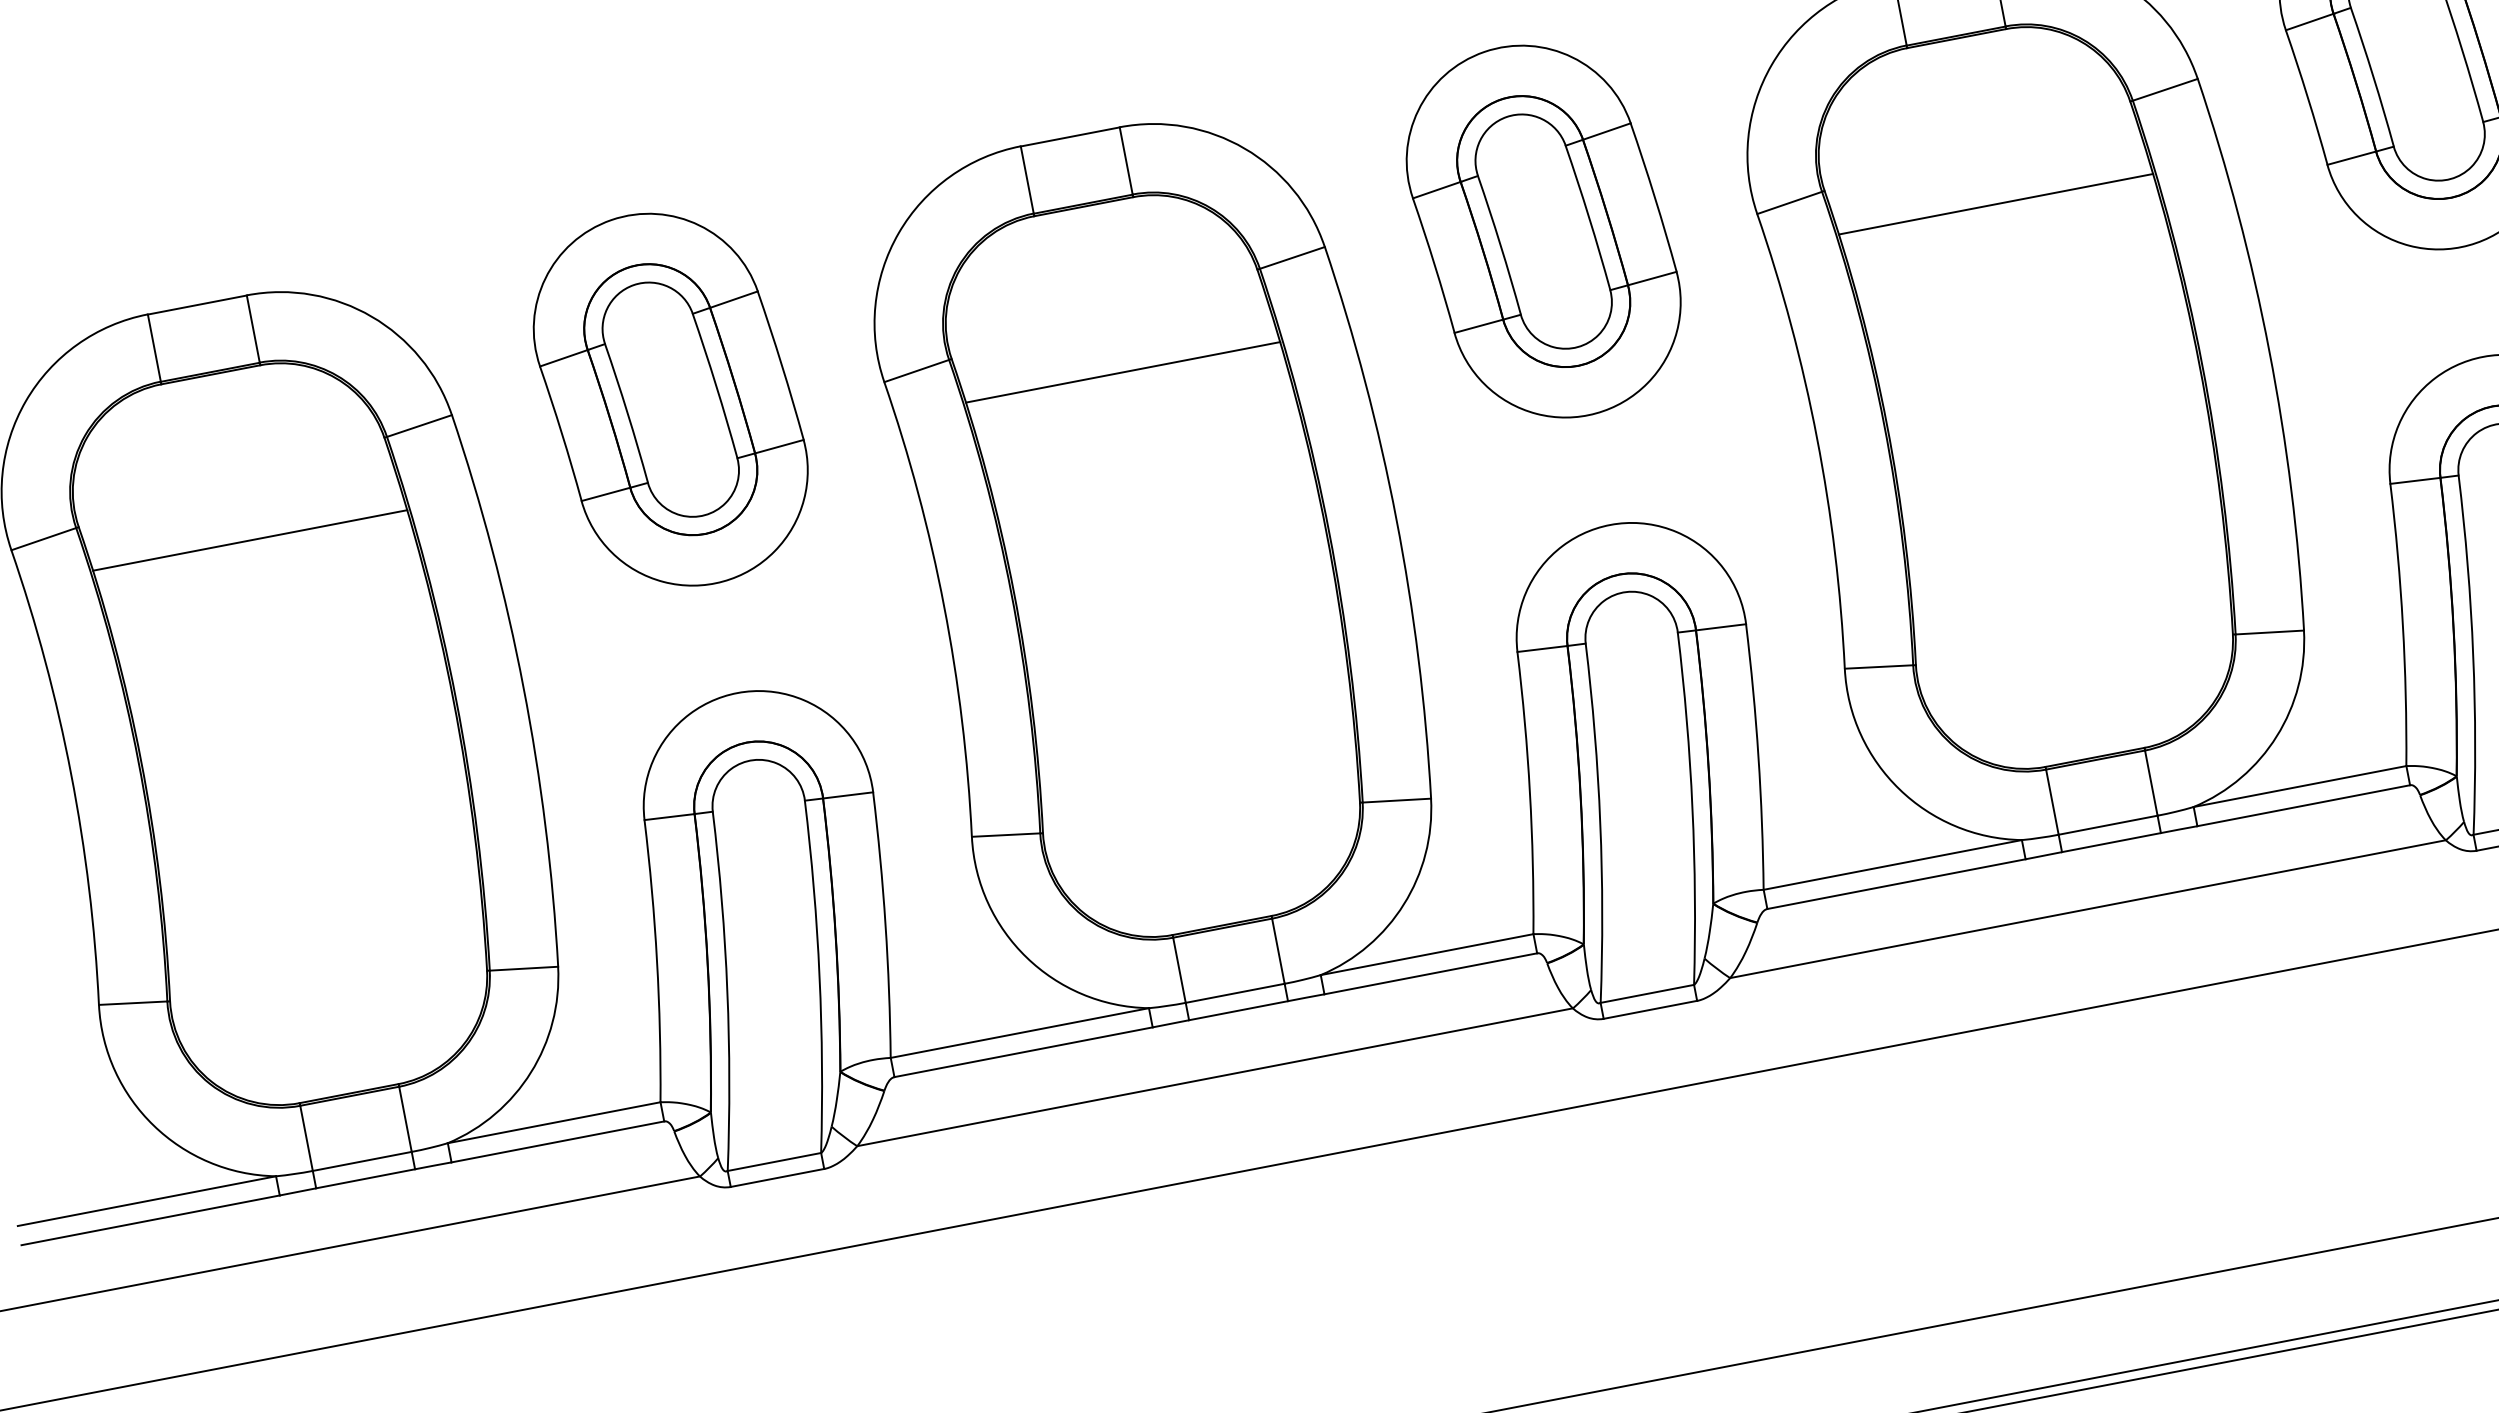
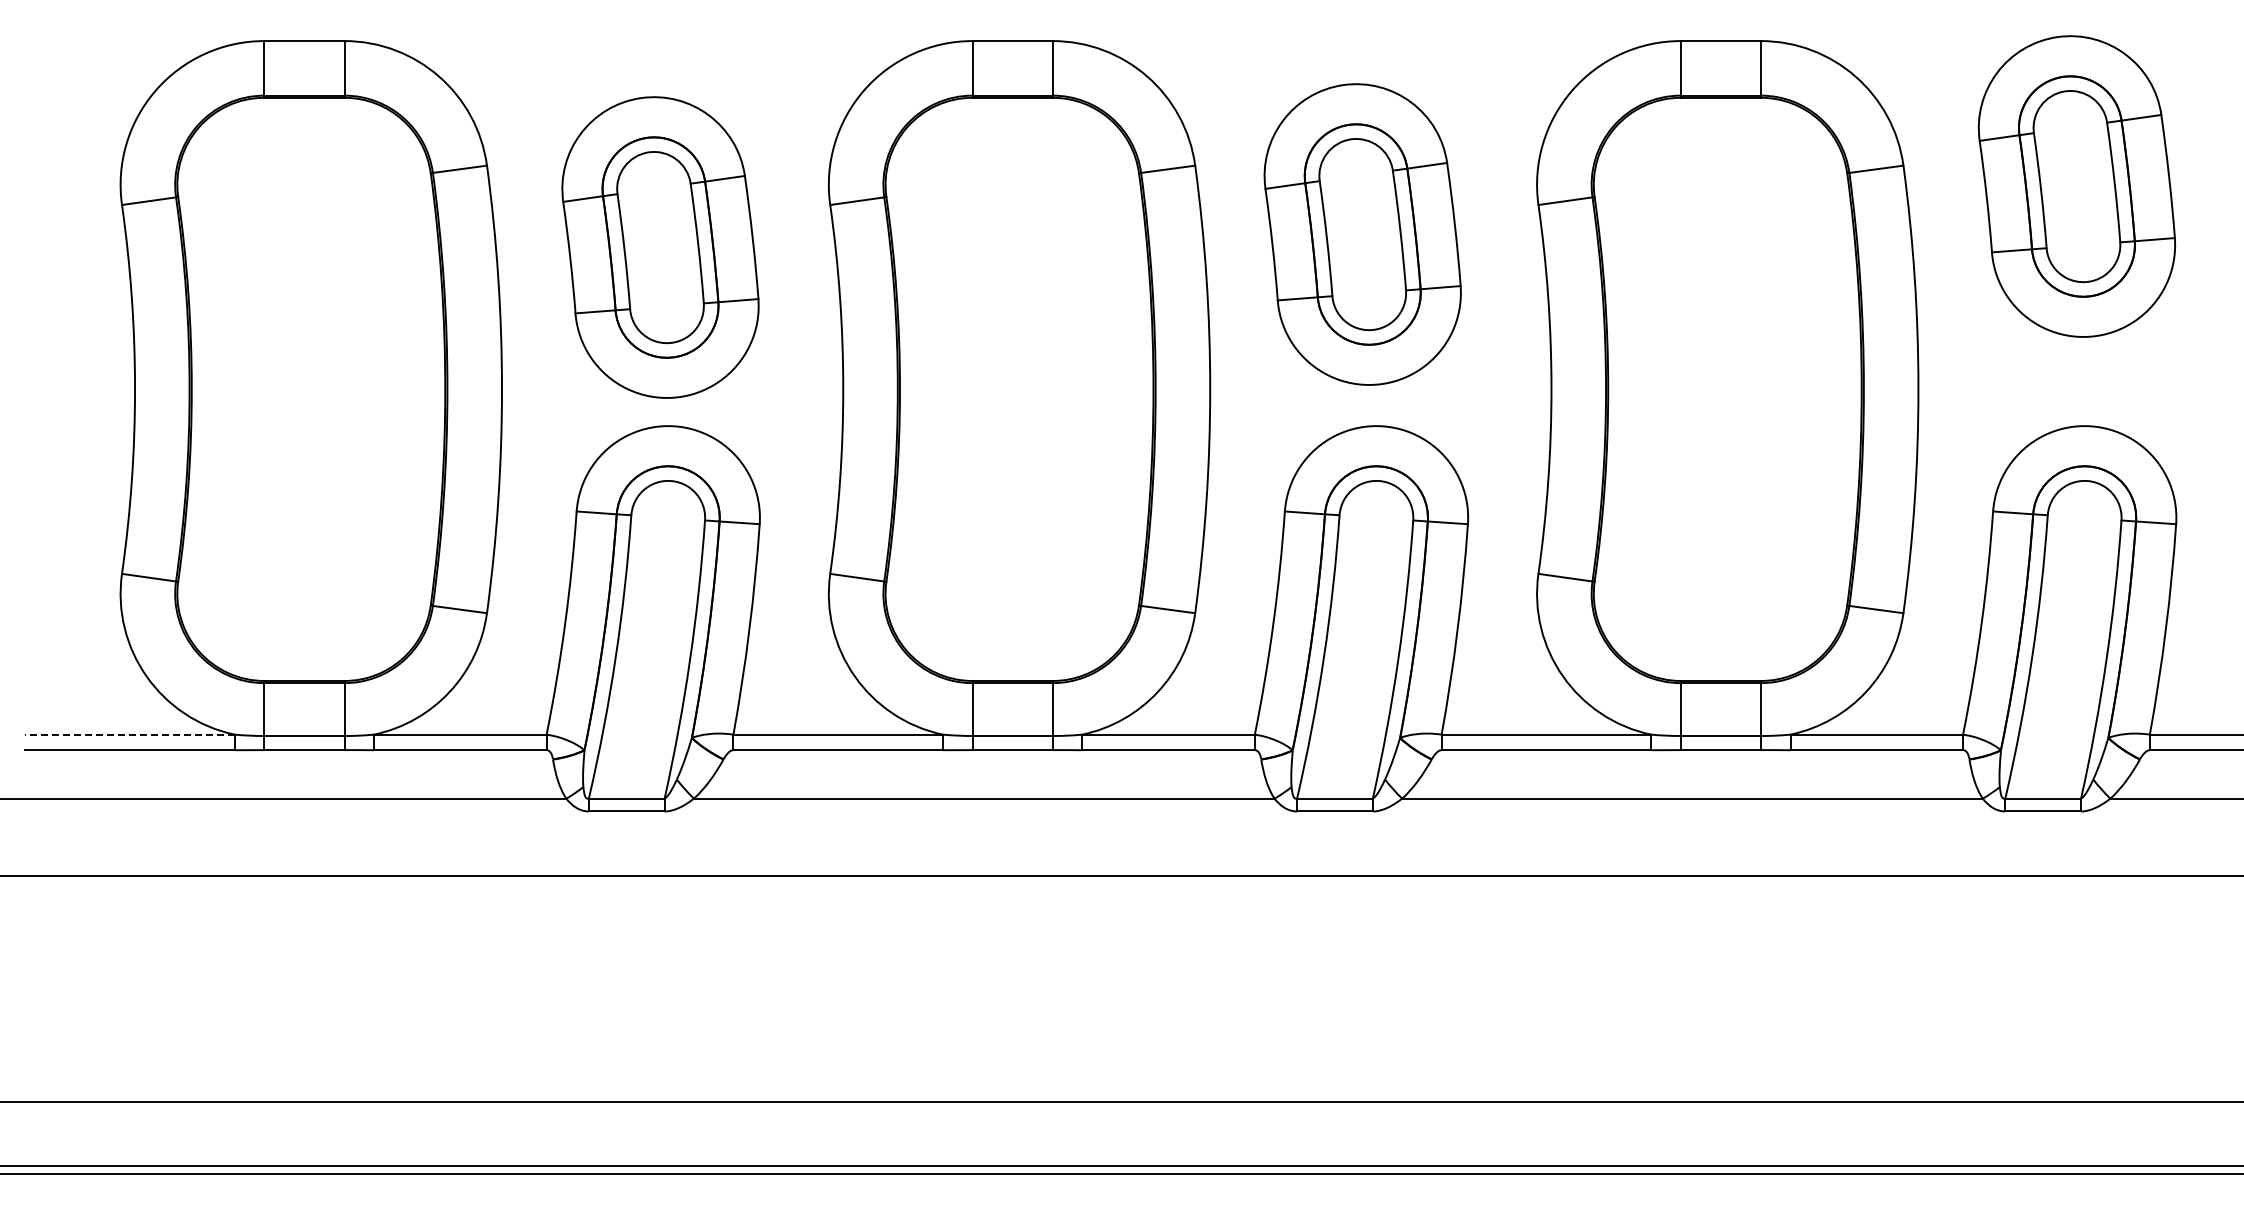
line: (1995, 204) -> (1726, 233), removed
part: (1543, 231) -> (1362, 234), moved
line: (1123, 372) -> (1018, 233), removed
part: (670, 399) -> (660, 247), moved
line: (249, 540) -> (309, 233), removed
line: (146, 1201) -> (129, 734), solid -> dashed

